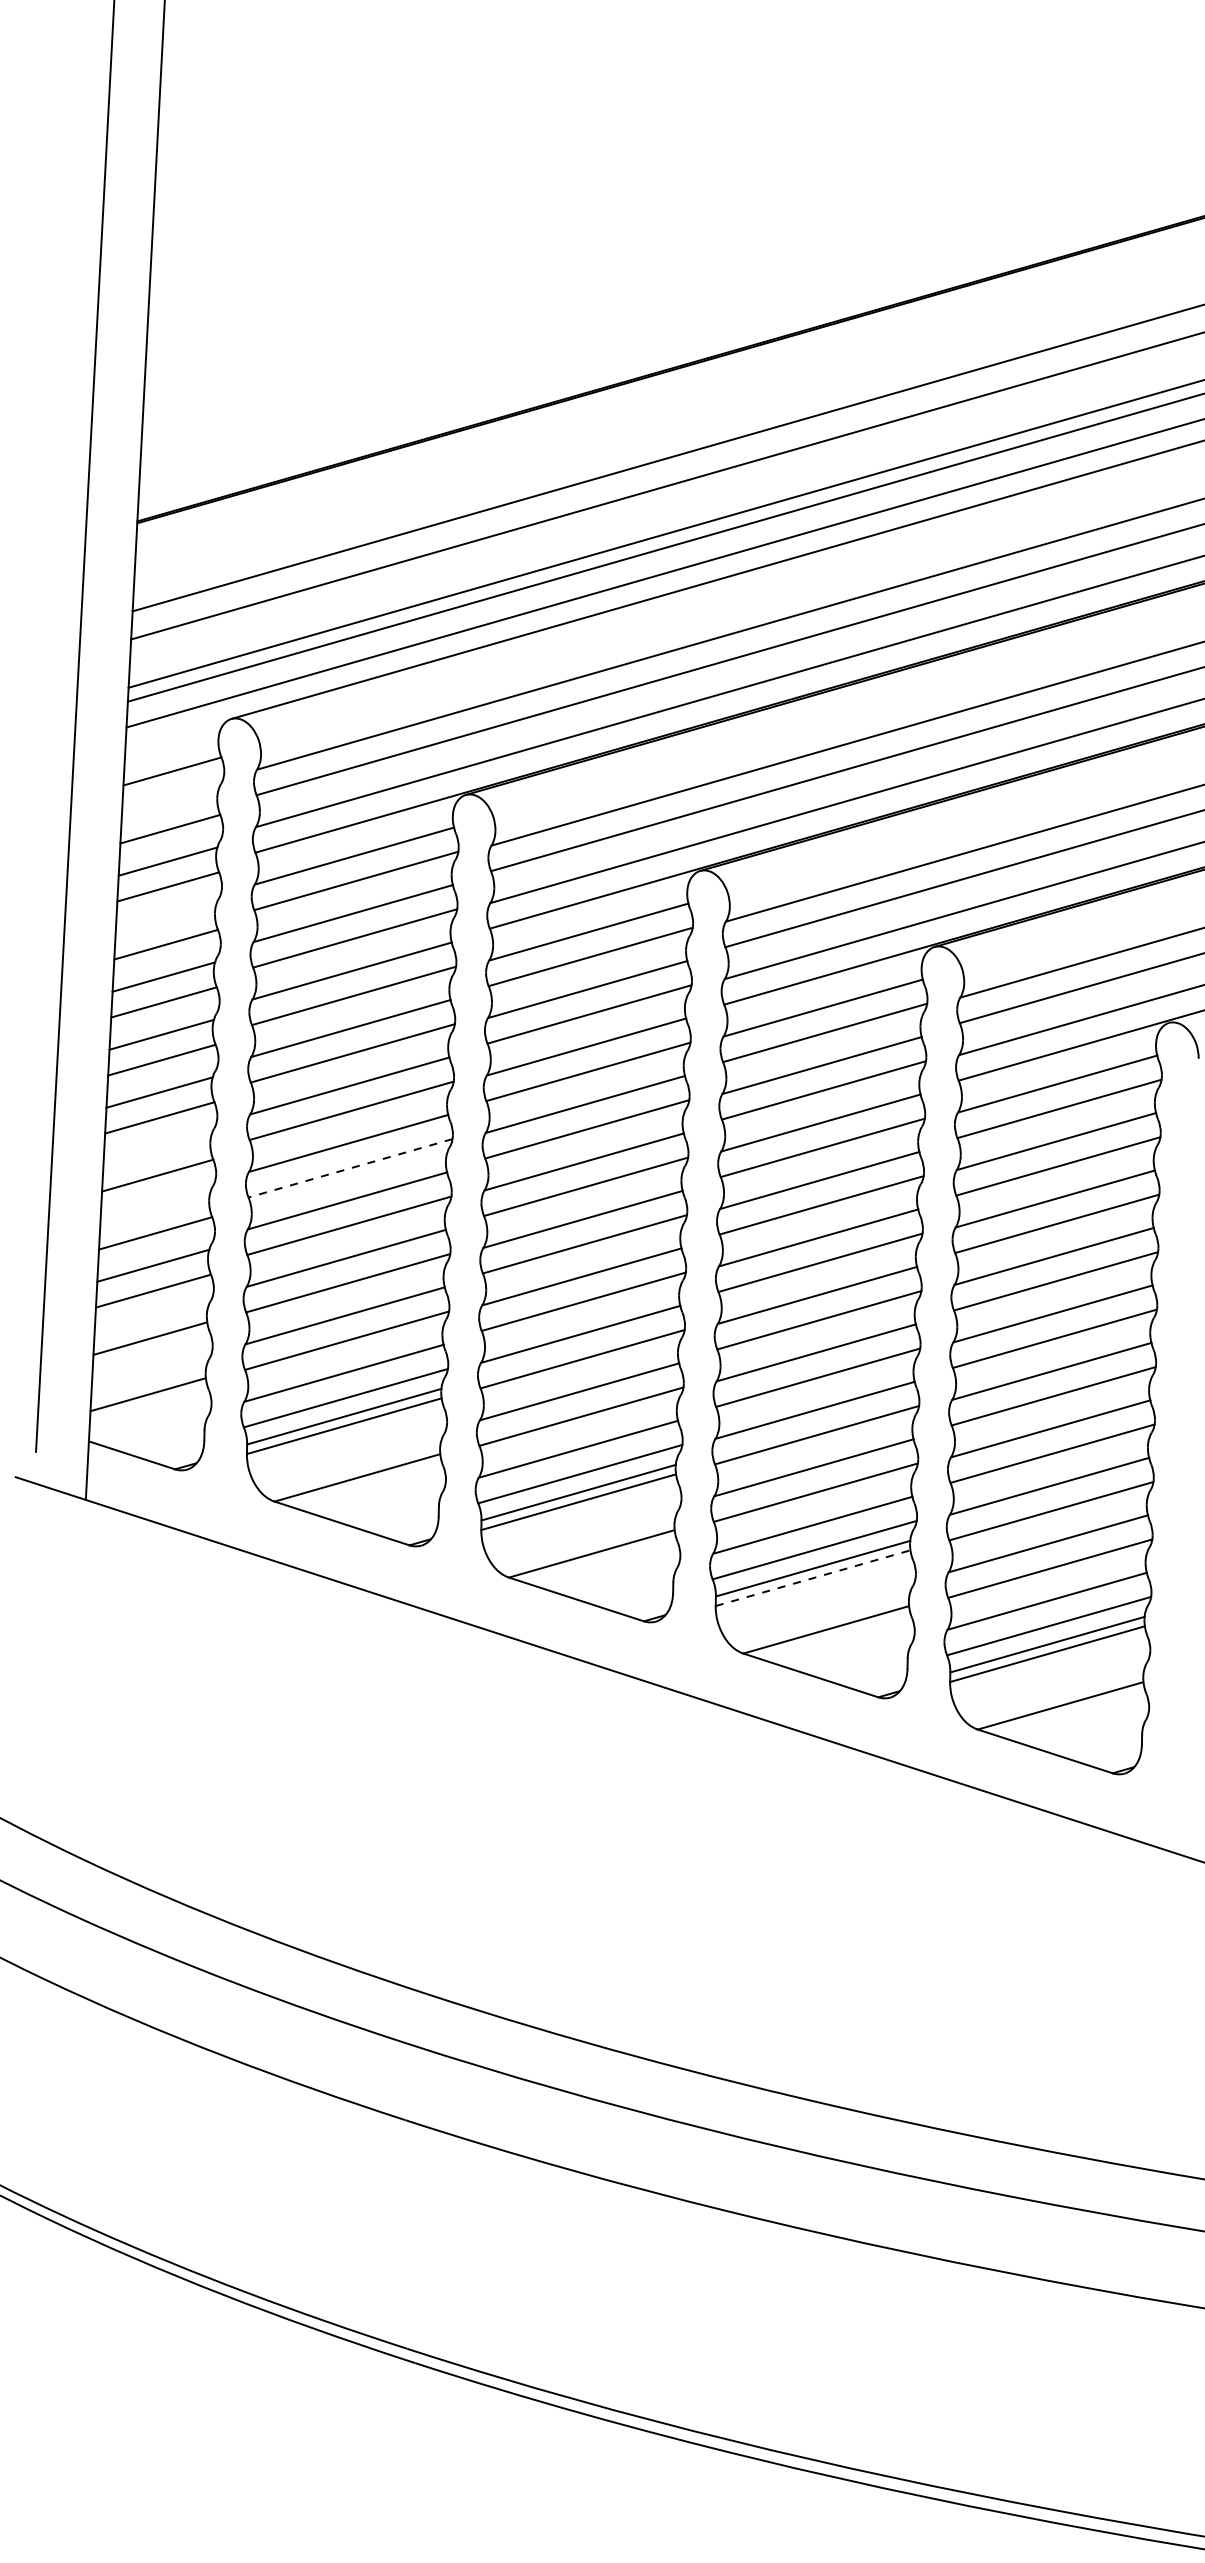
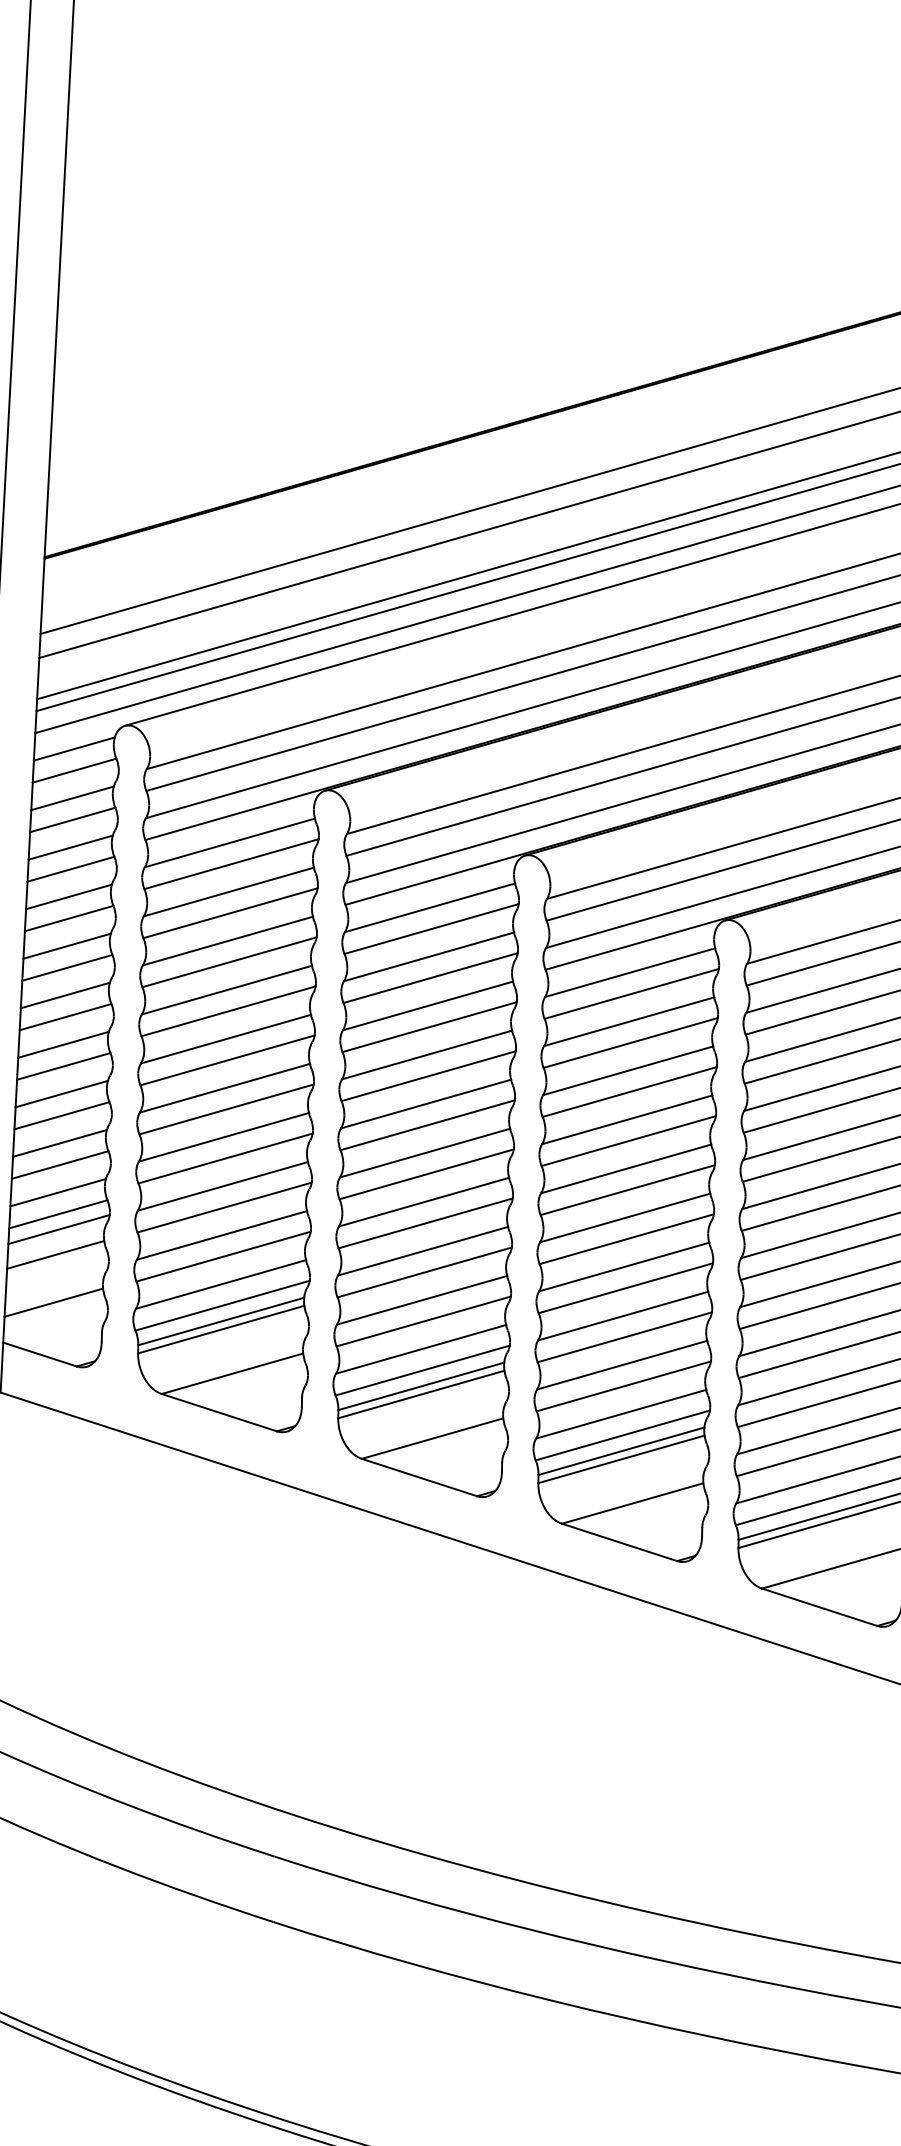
line: (171, 745) -> (73, 748), added
line: (169, 803) -> (72, 798), added
line: (165, 918) -> (68, 896), added
line: (157, 1149) -> (61, 1093), added
line: (350, 1168) -> (226, 1109), dashed -> solid
line: (155, 1207) -> (60, 1142), added
line: (154, 1308) -> (59, 1229), added
line: (813, 1578) -> (621, 1459), dashed -> solid

